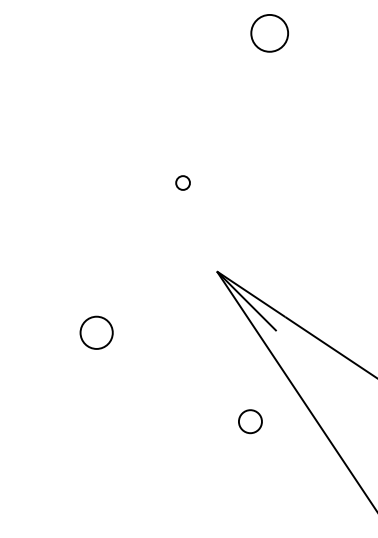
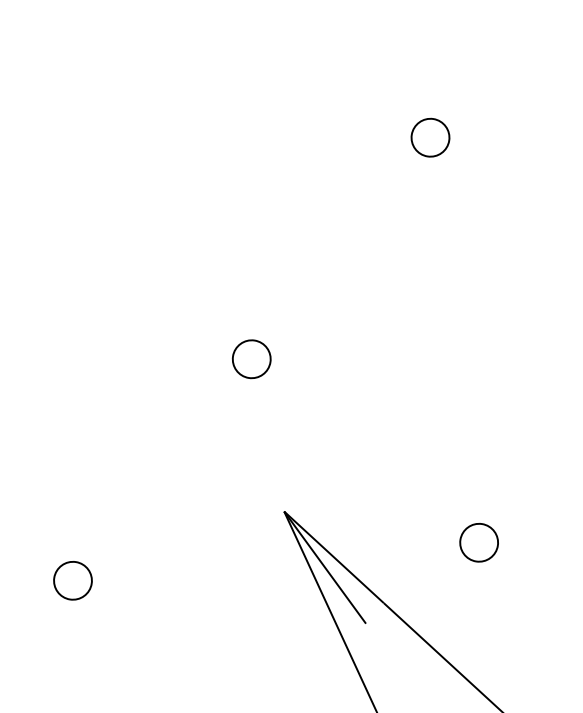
circle: (269, 32) -> (430, 136), size x0.62
circle: (182, 182) -> (250, 358), size x1.67
circle: (336, 271) -> (478, 542), added
circle: (96, 332) -> (72, 580), size x0.71

